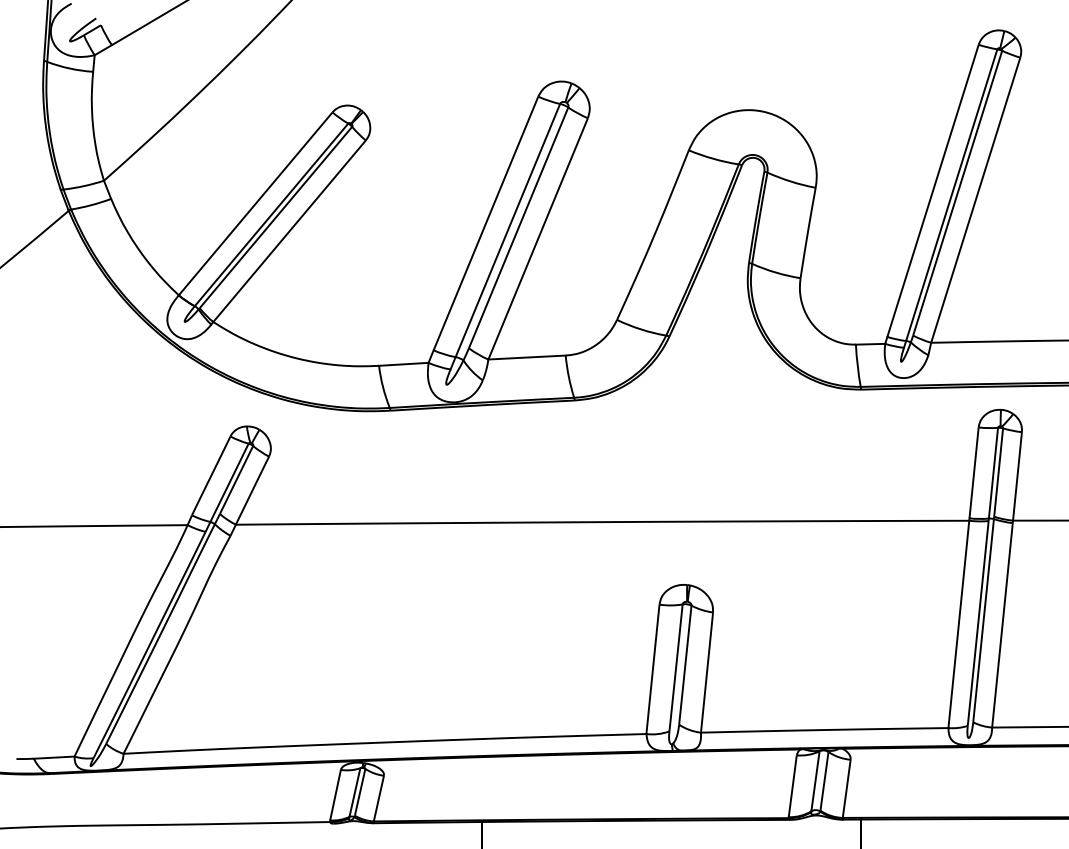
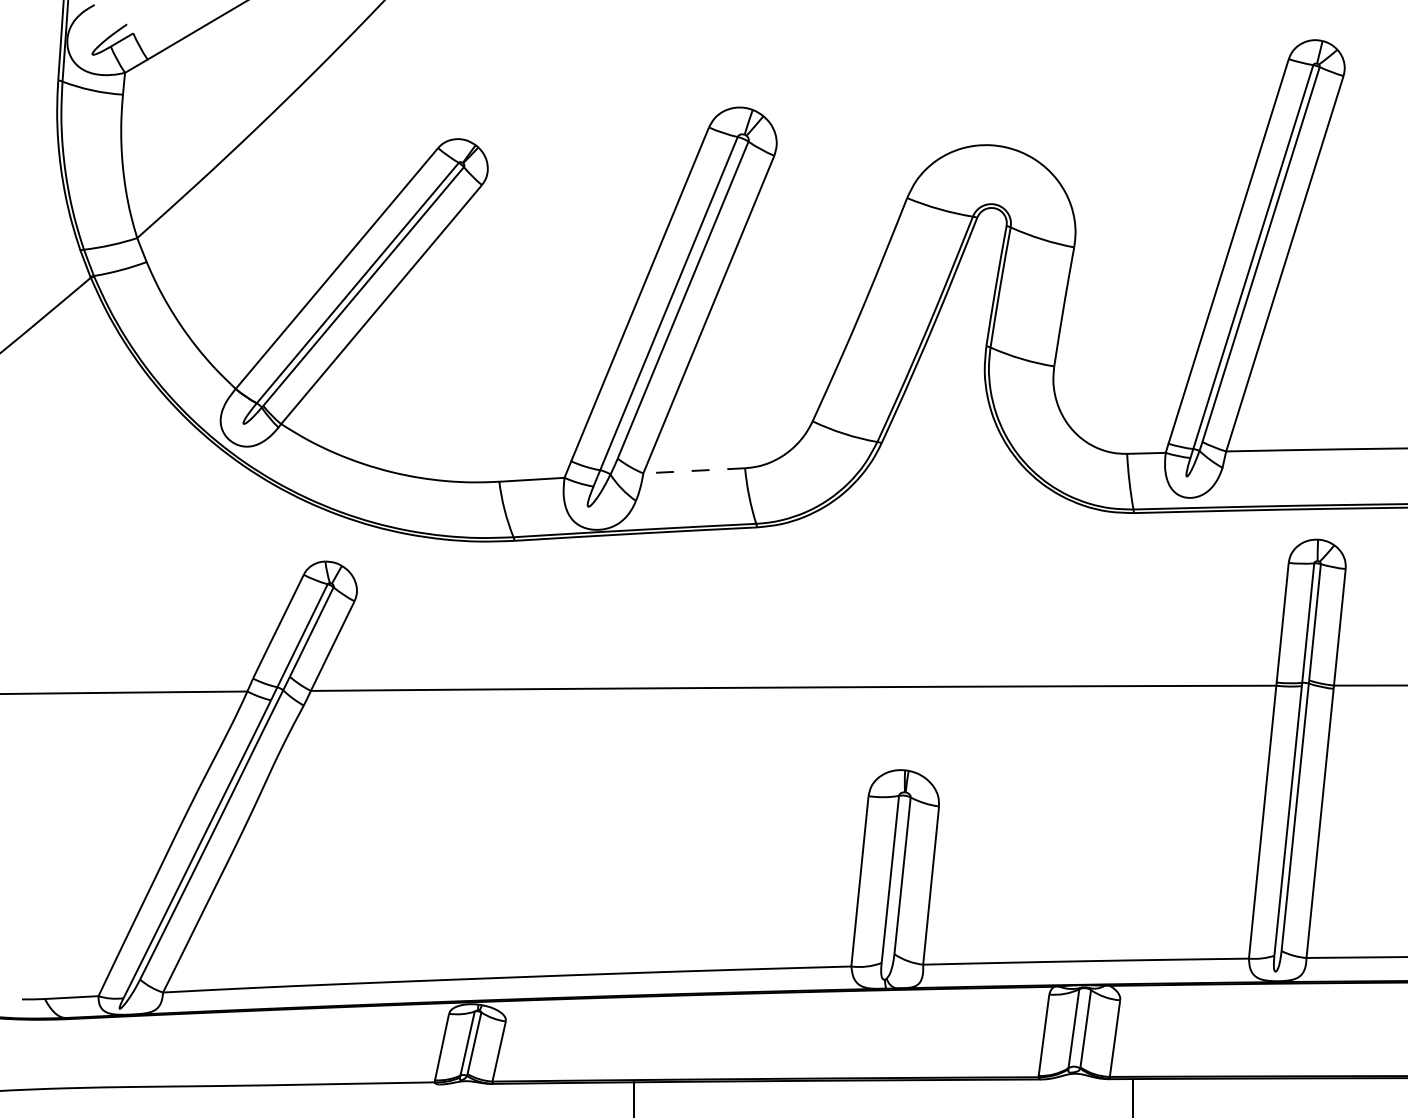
line: (527, 357) -> (694, 470), solid -> dashed

